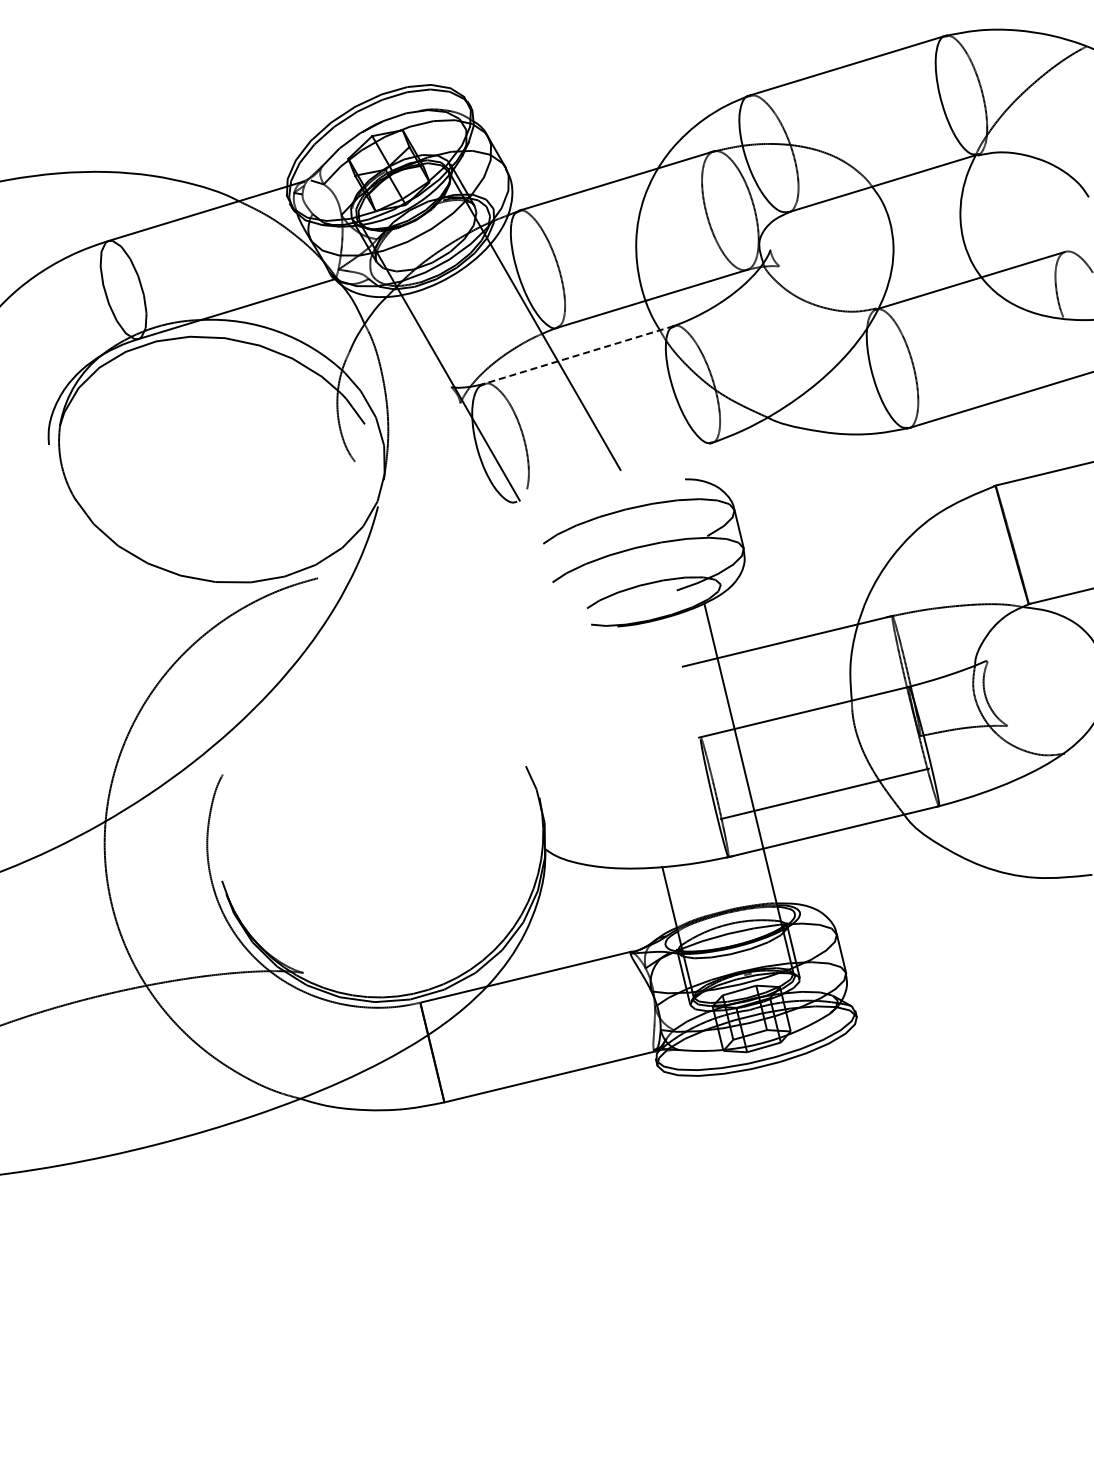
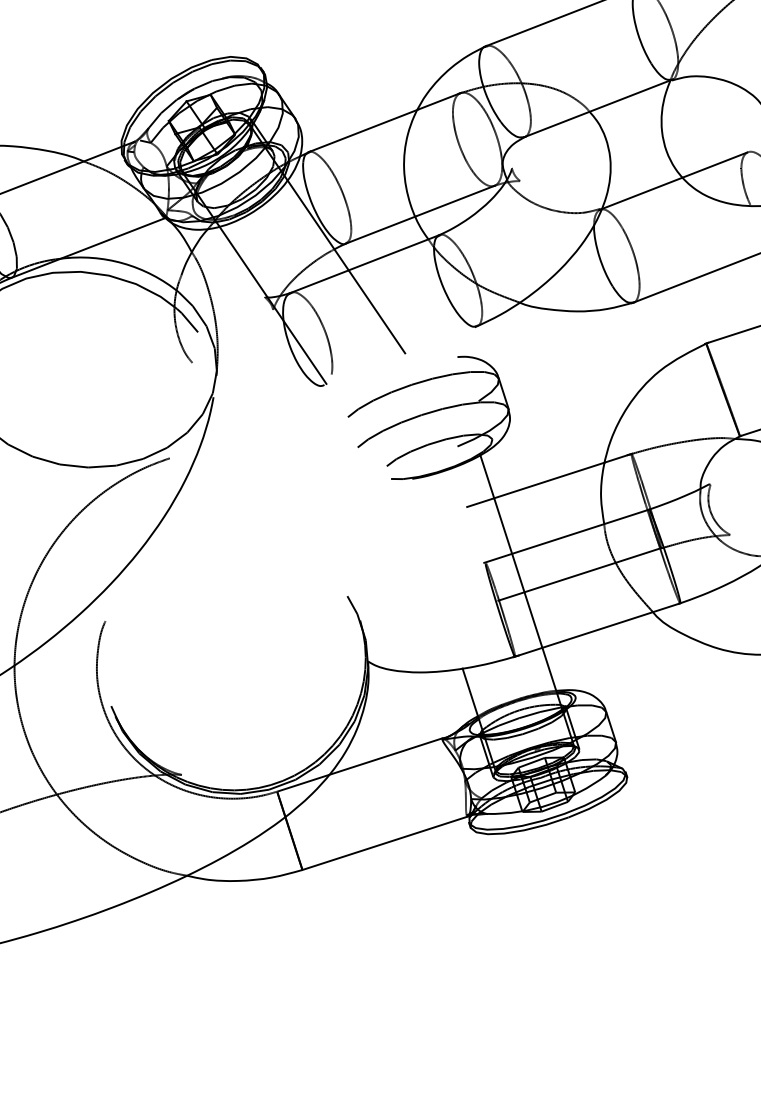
line: (577, 355) -> (363, 264), dashed -> solid
line: (824, 793) -> (579, 574), moved

